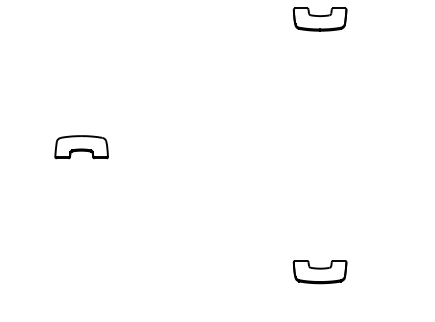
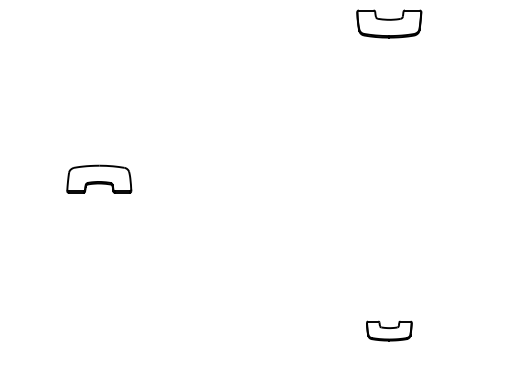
part: (320, 271) -> (389, 330), size x0.7

